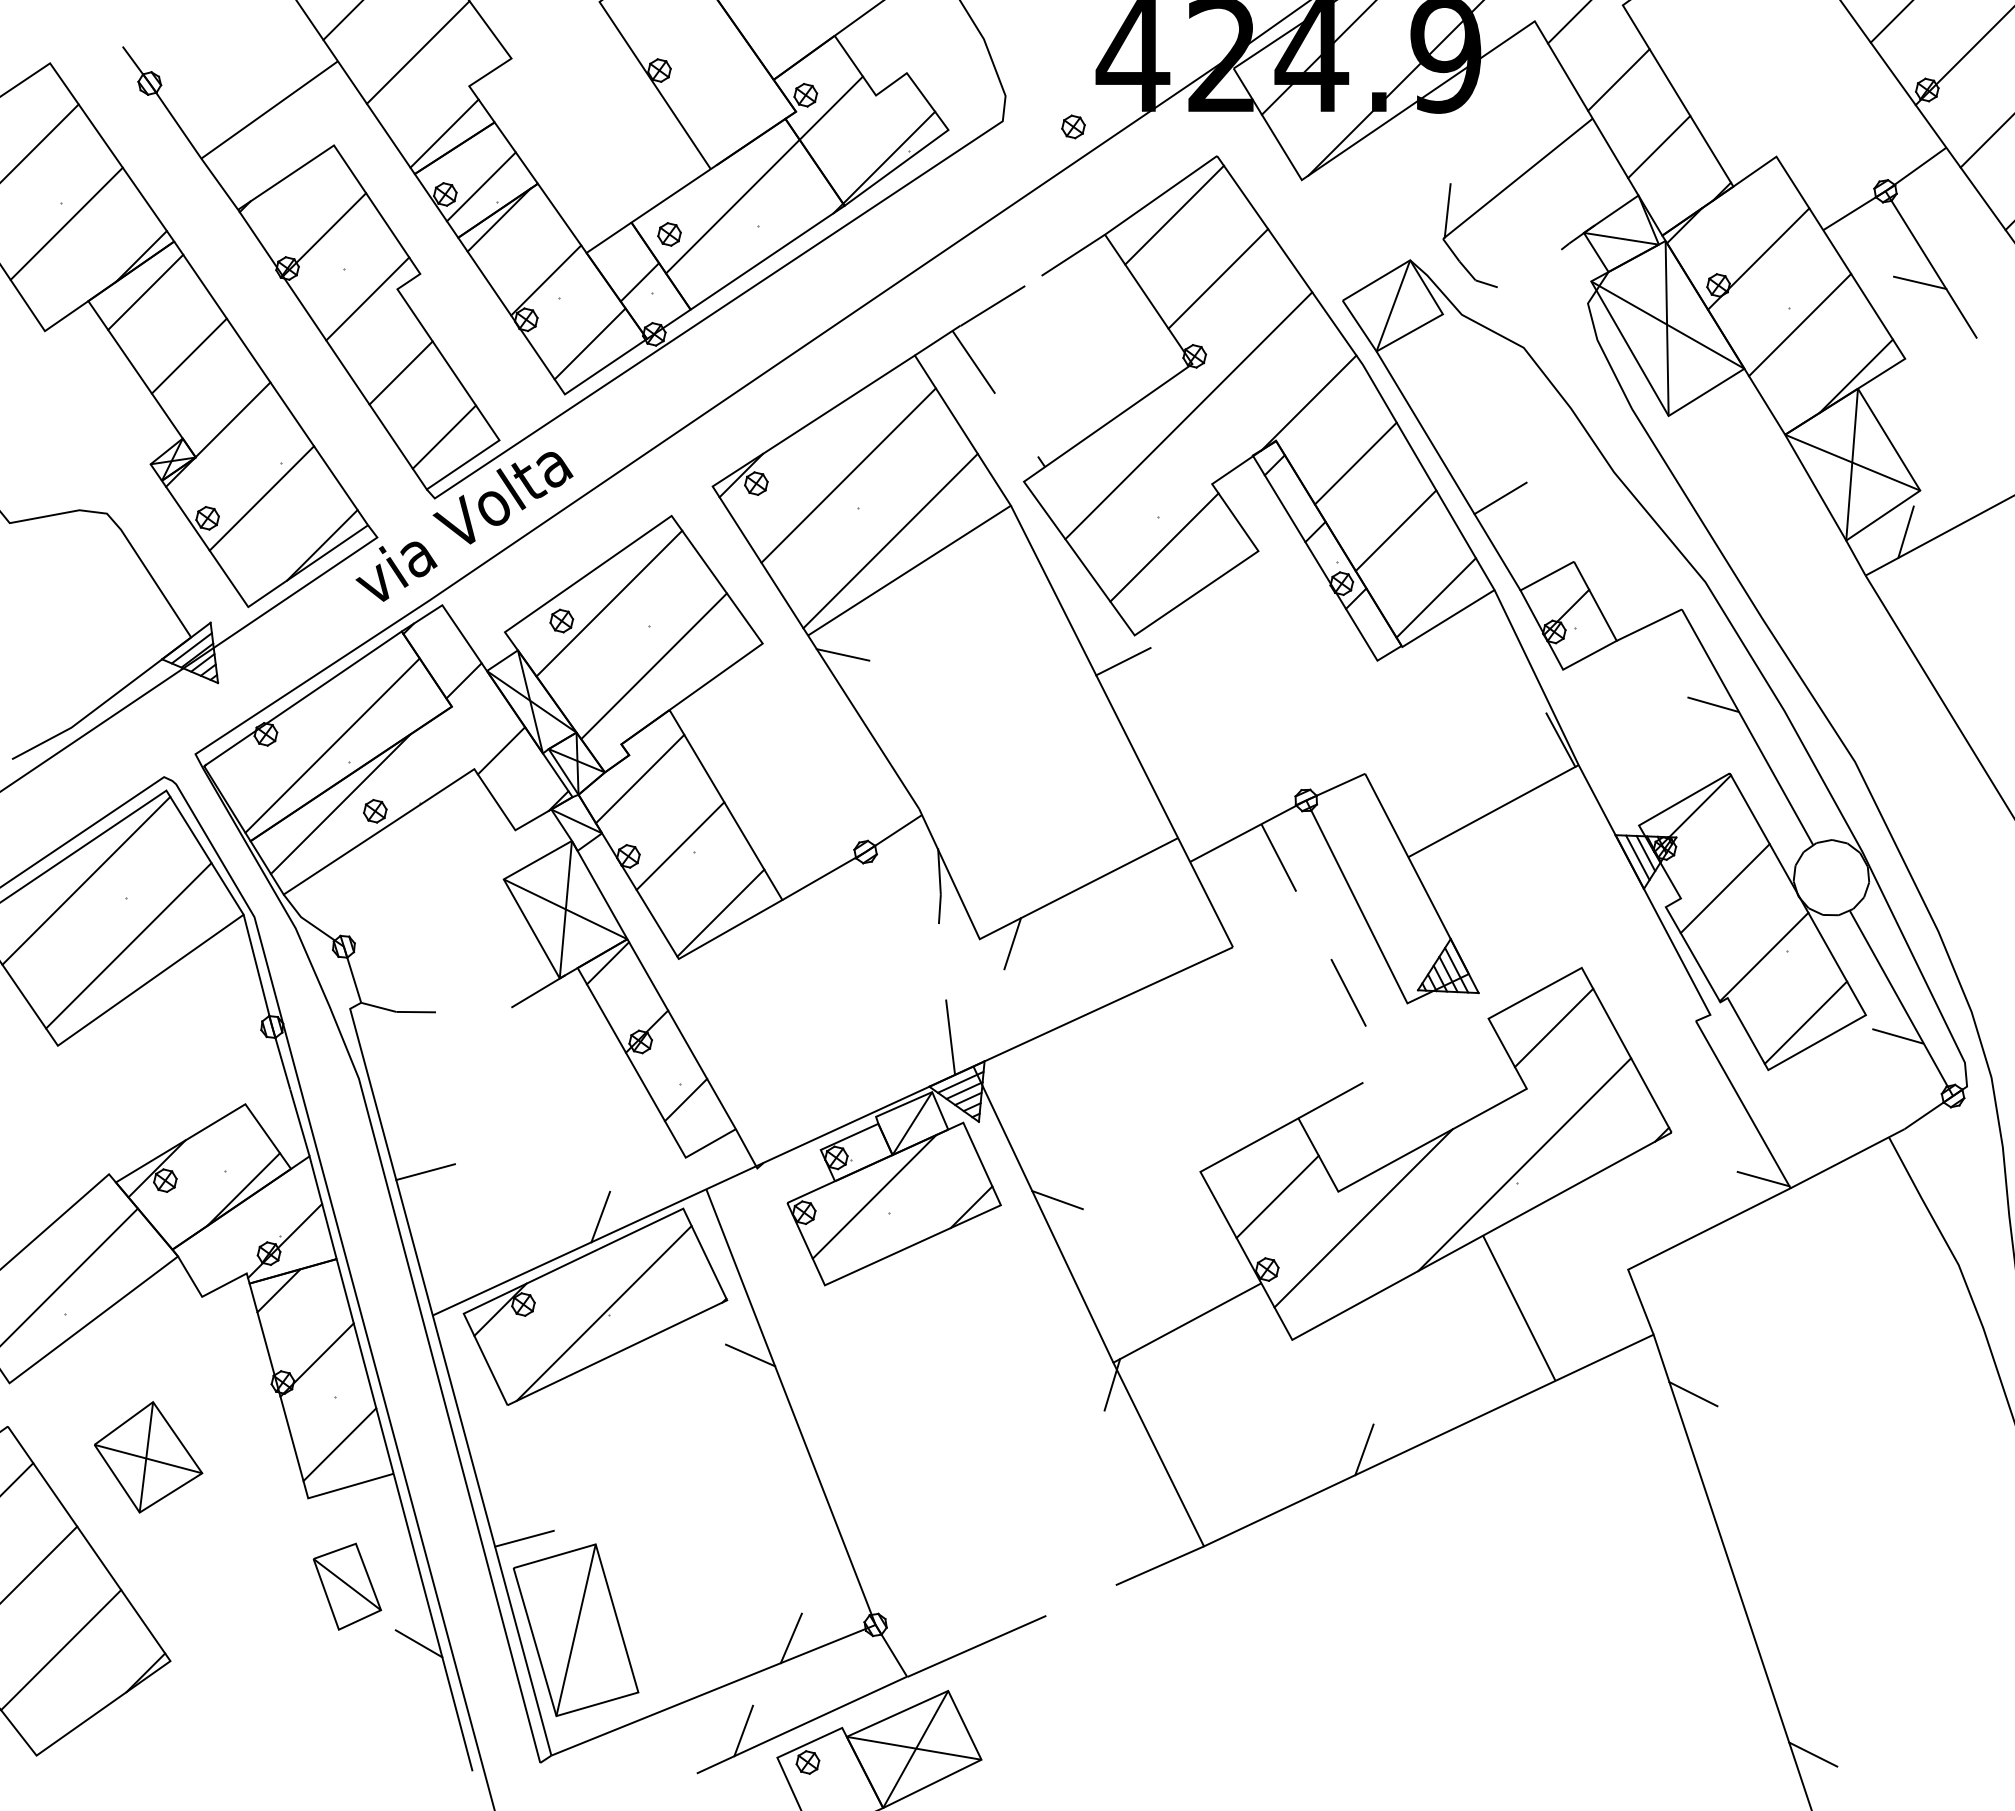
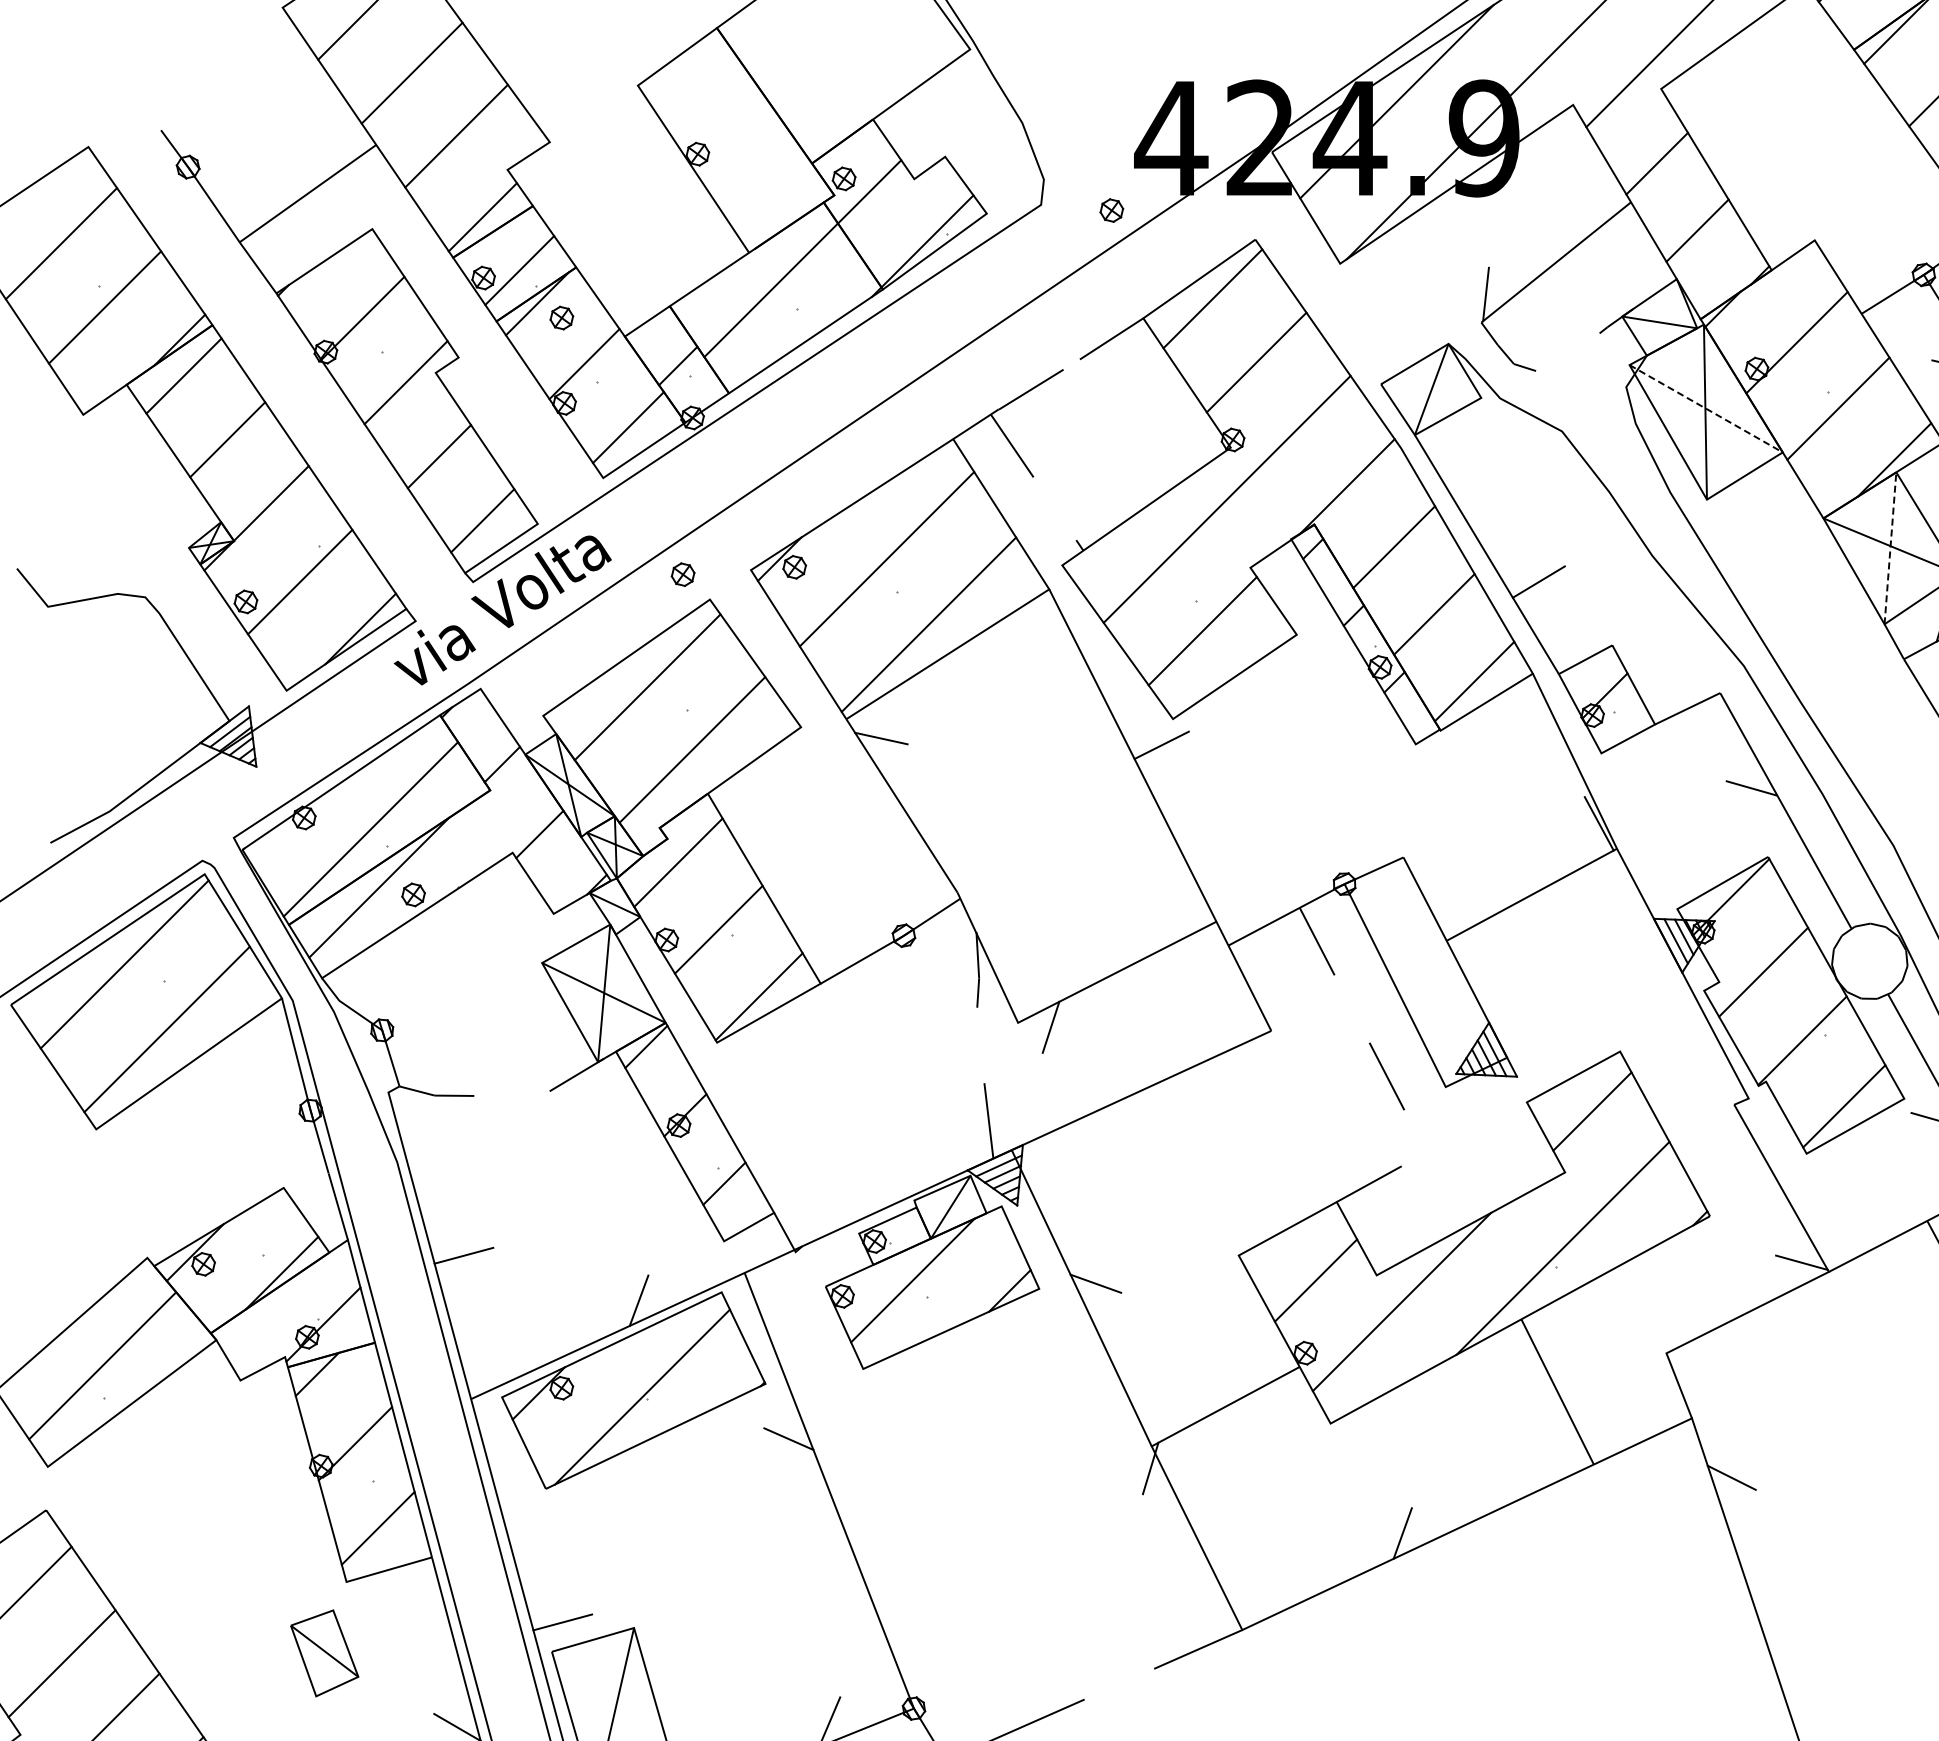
part: (669, 234) -> (561, 318), moved
line: (1668, 325) -> (1706, 409), solid -> dashed
line: (1852, 464) -> (1890, 548), solid -> dashed
part: (561, 620) -> (682, 574), moved
part: (148, 1457) -> (186, 1541), removed
part: (346, 1586) -> (323, 1653), moved

